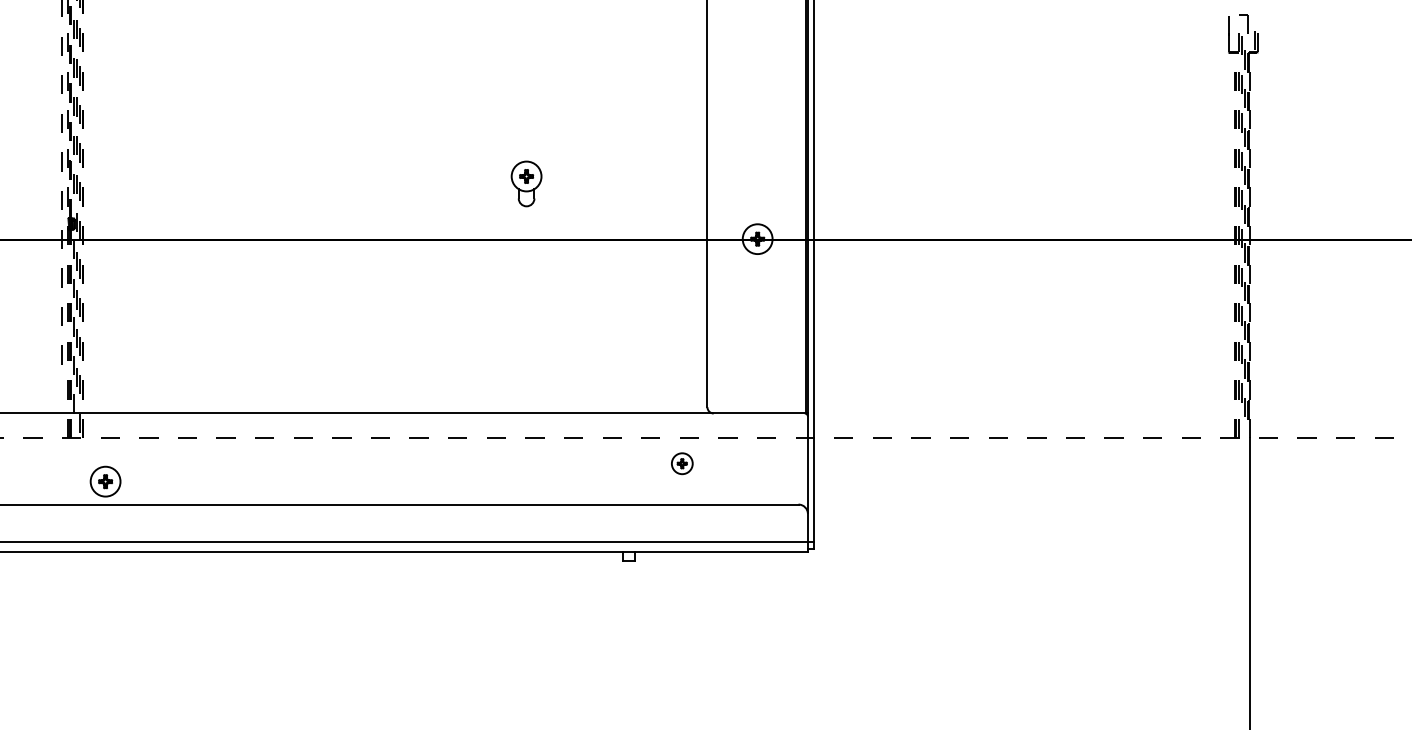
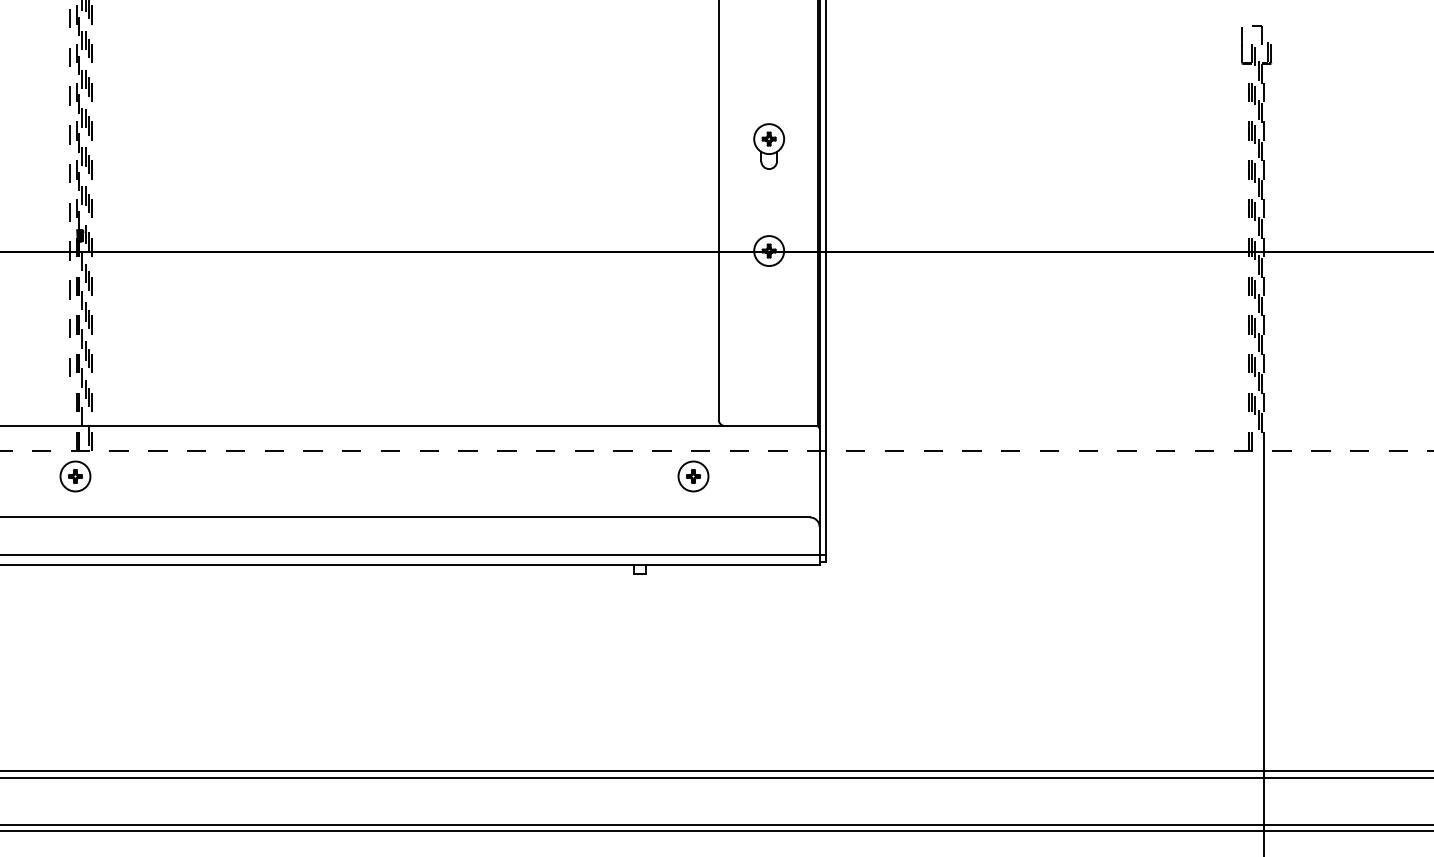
part: (525, 183) -> (768, 146), moved
part: (682, 463) -> (693, 476), size x1.43
part: (105, 481) -> (75, 476), moved

